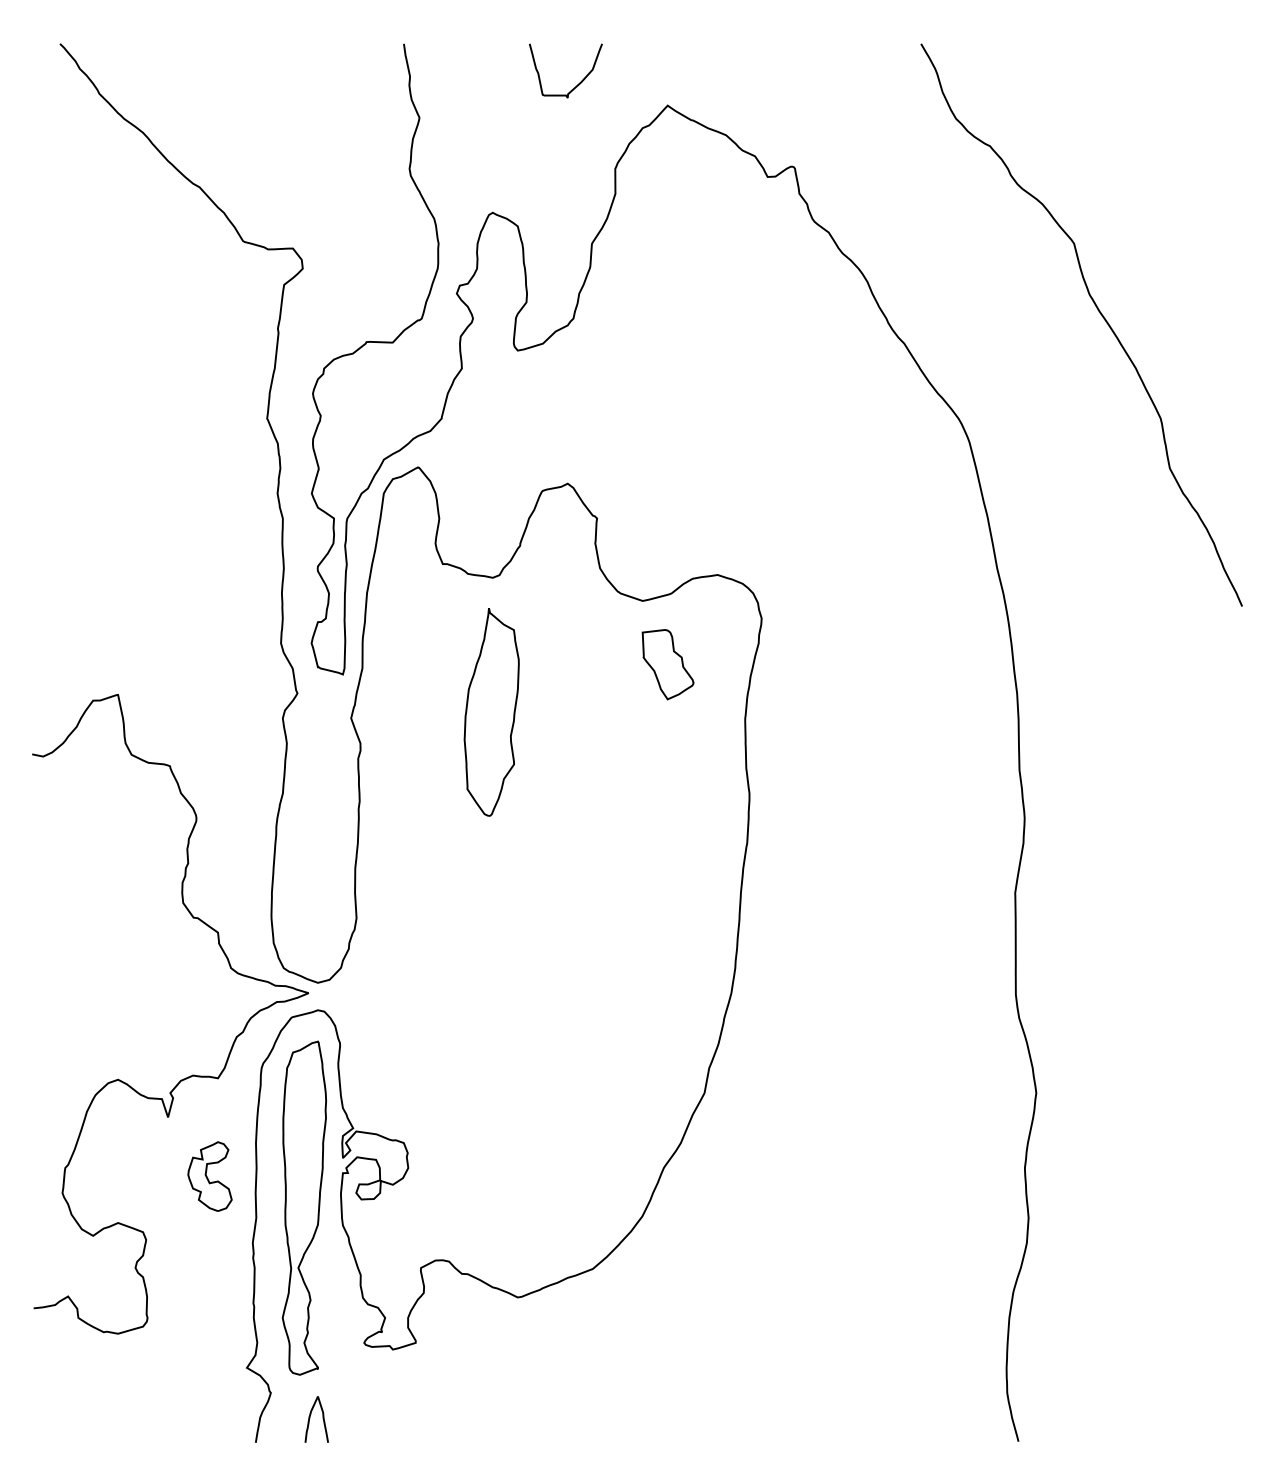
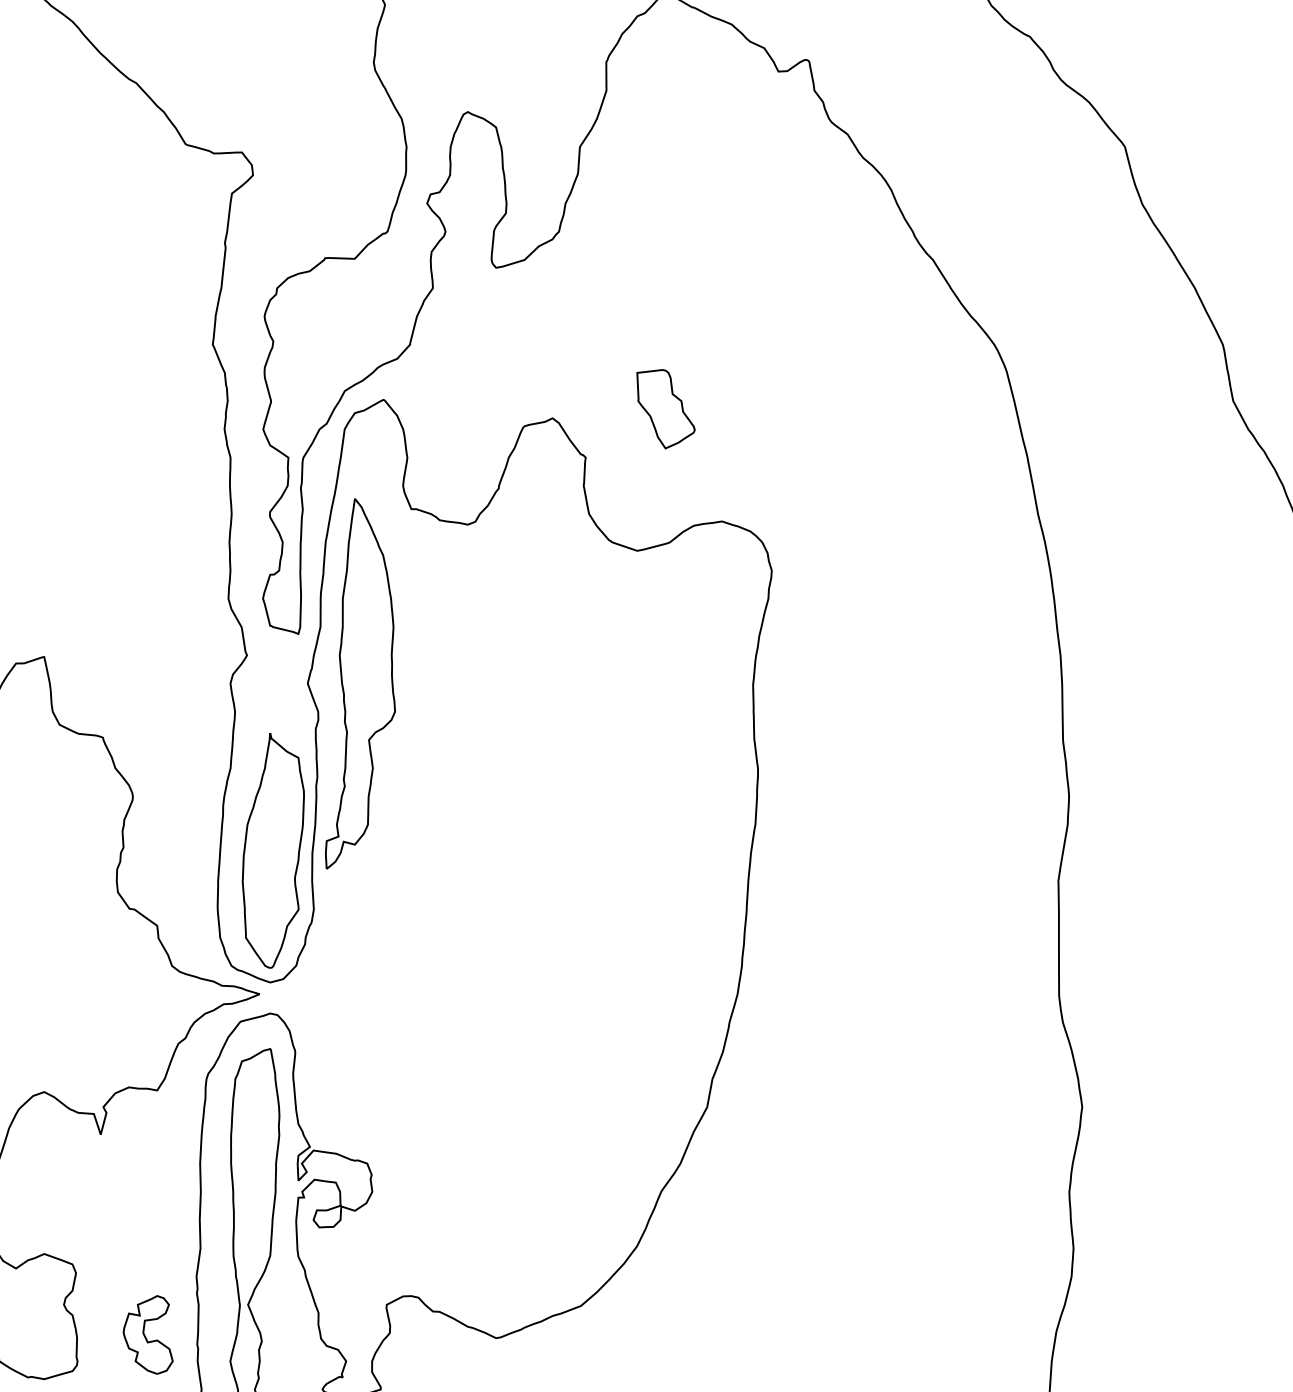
part: (667, 664) -> (665, 409), moved
part: (491, 712) -> (273, 851), moved
part: (397, 718) -> (360, 683), added
part: (209, 1176) -> (147, 1334), moved

